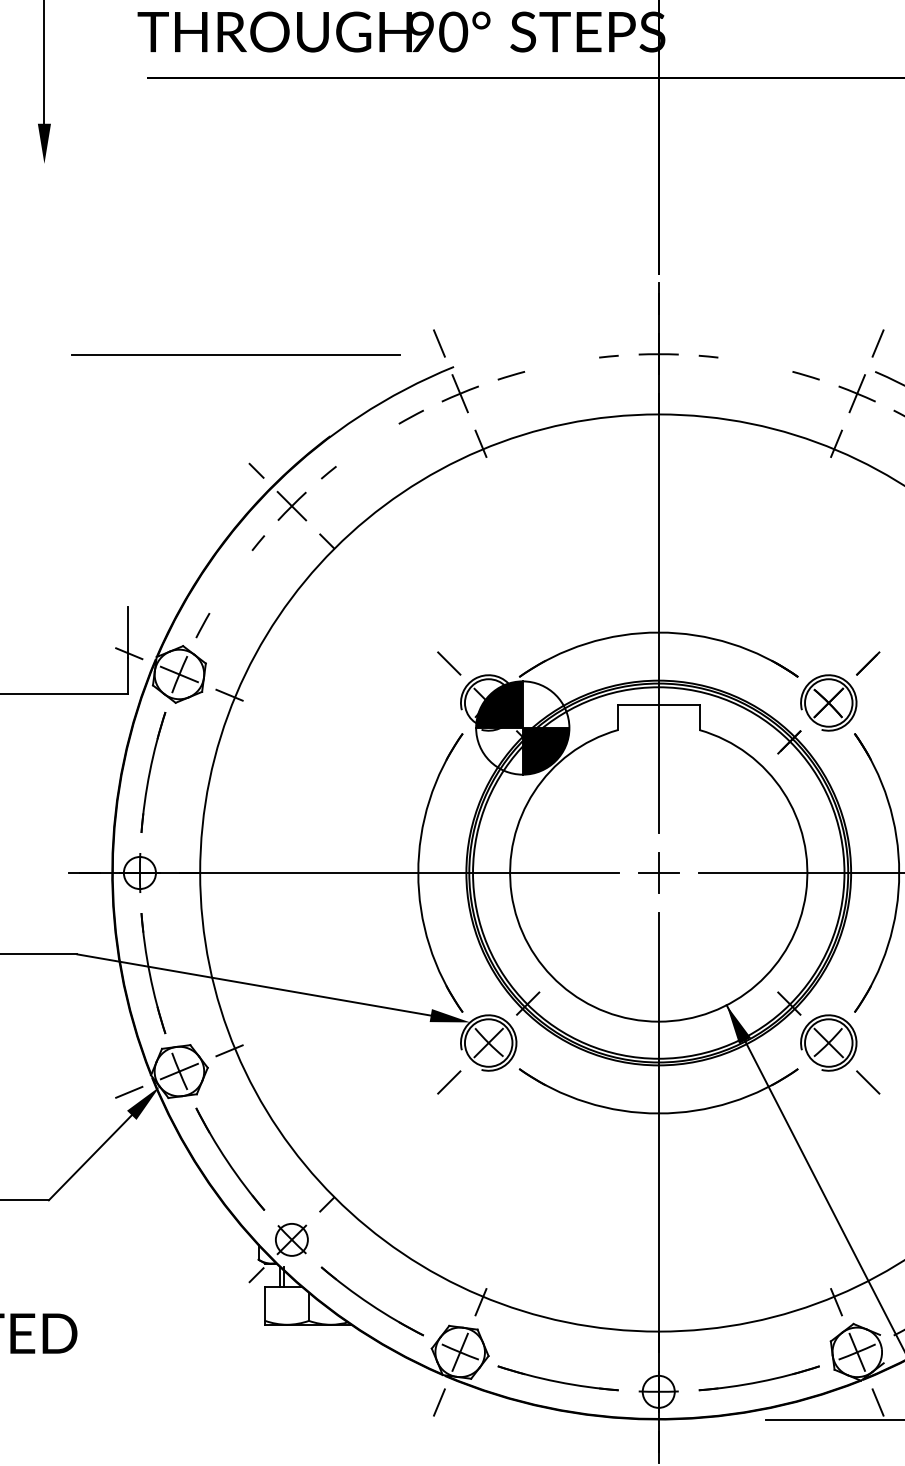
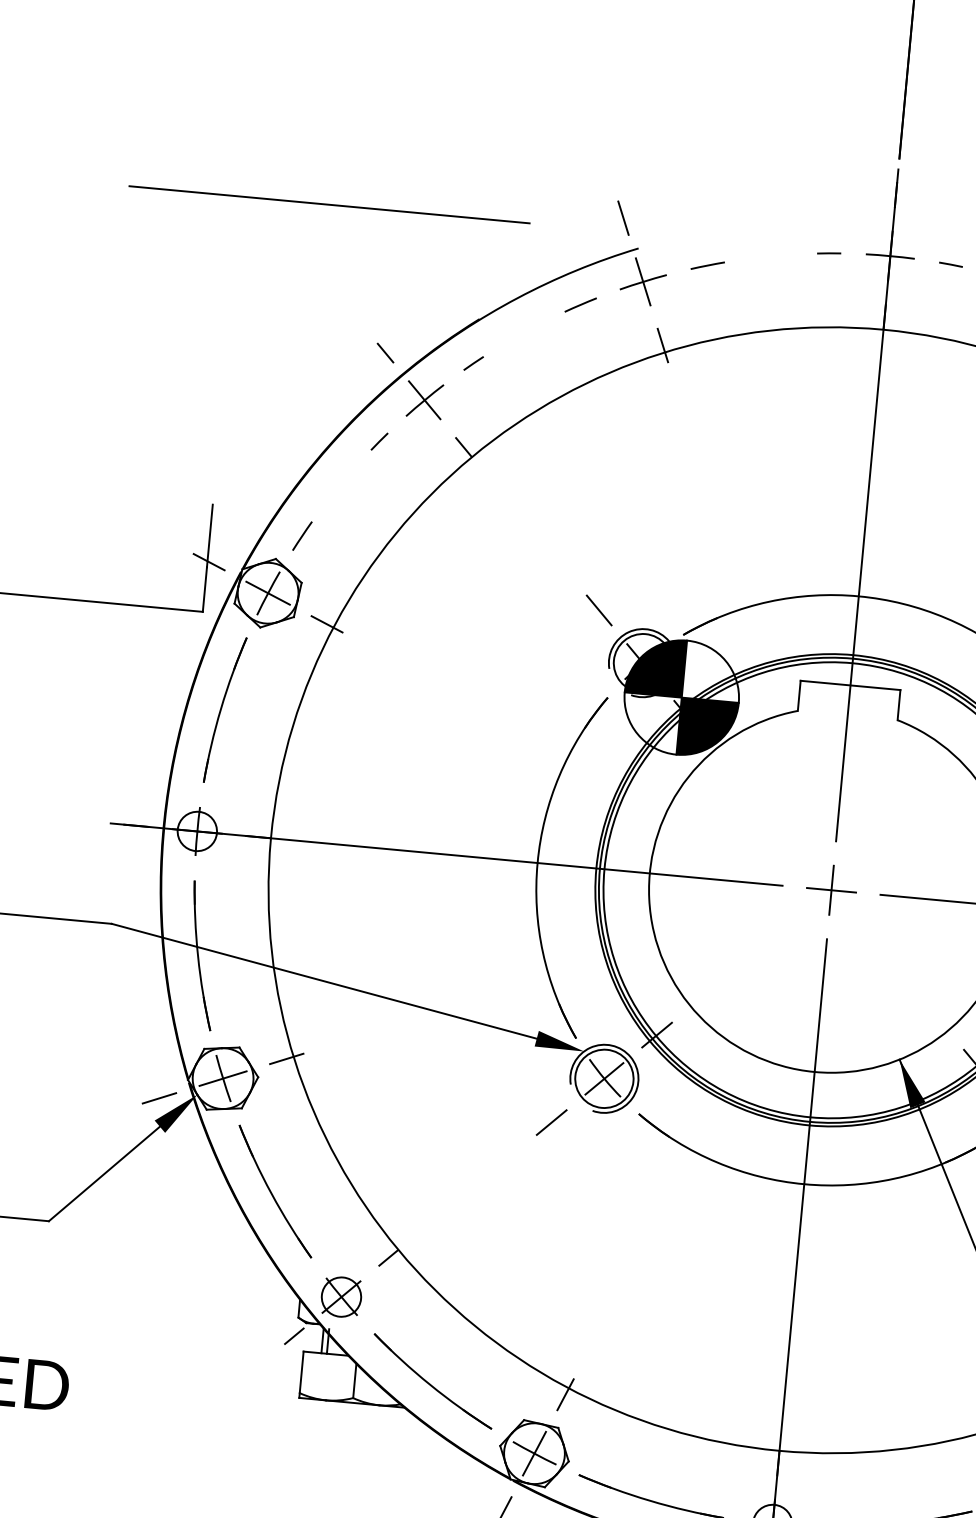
line: (235, 354) -> (328, 204), moved

